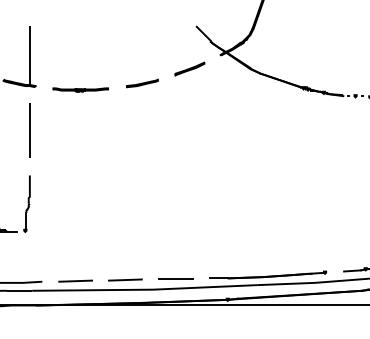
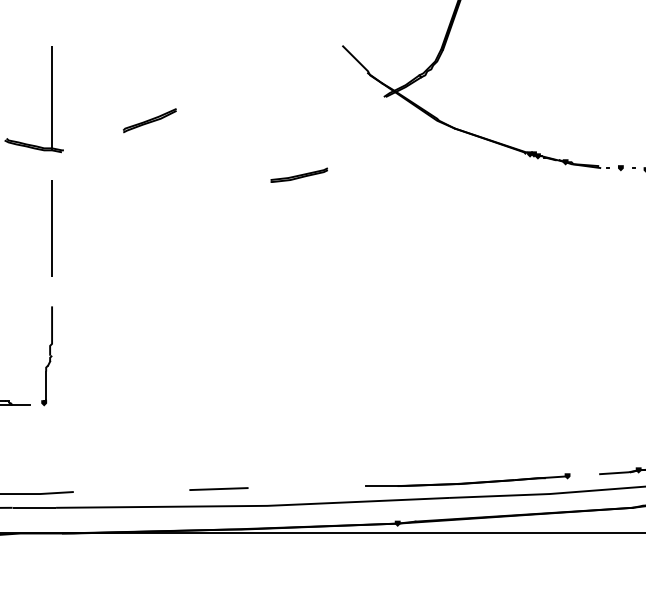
line: (189, 68) -> (149, 119), moved
part: (142, 83) -> (299, 175), moved
part: (80, 89) -> (140, 156), removed
line: (175, 279) -> (306, 488), removed
line: (75, 280) -> (131, 489), removed

